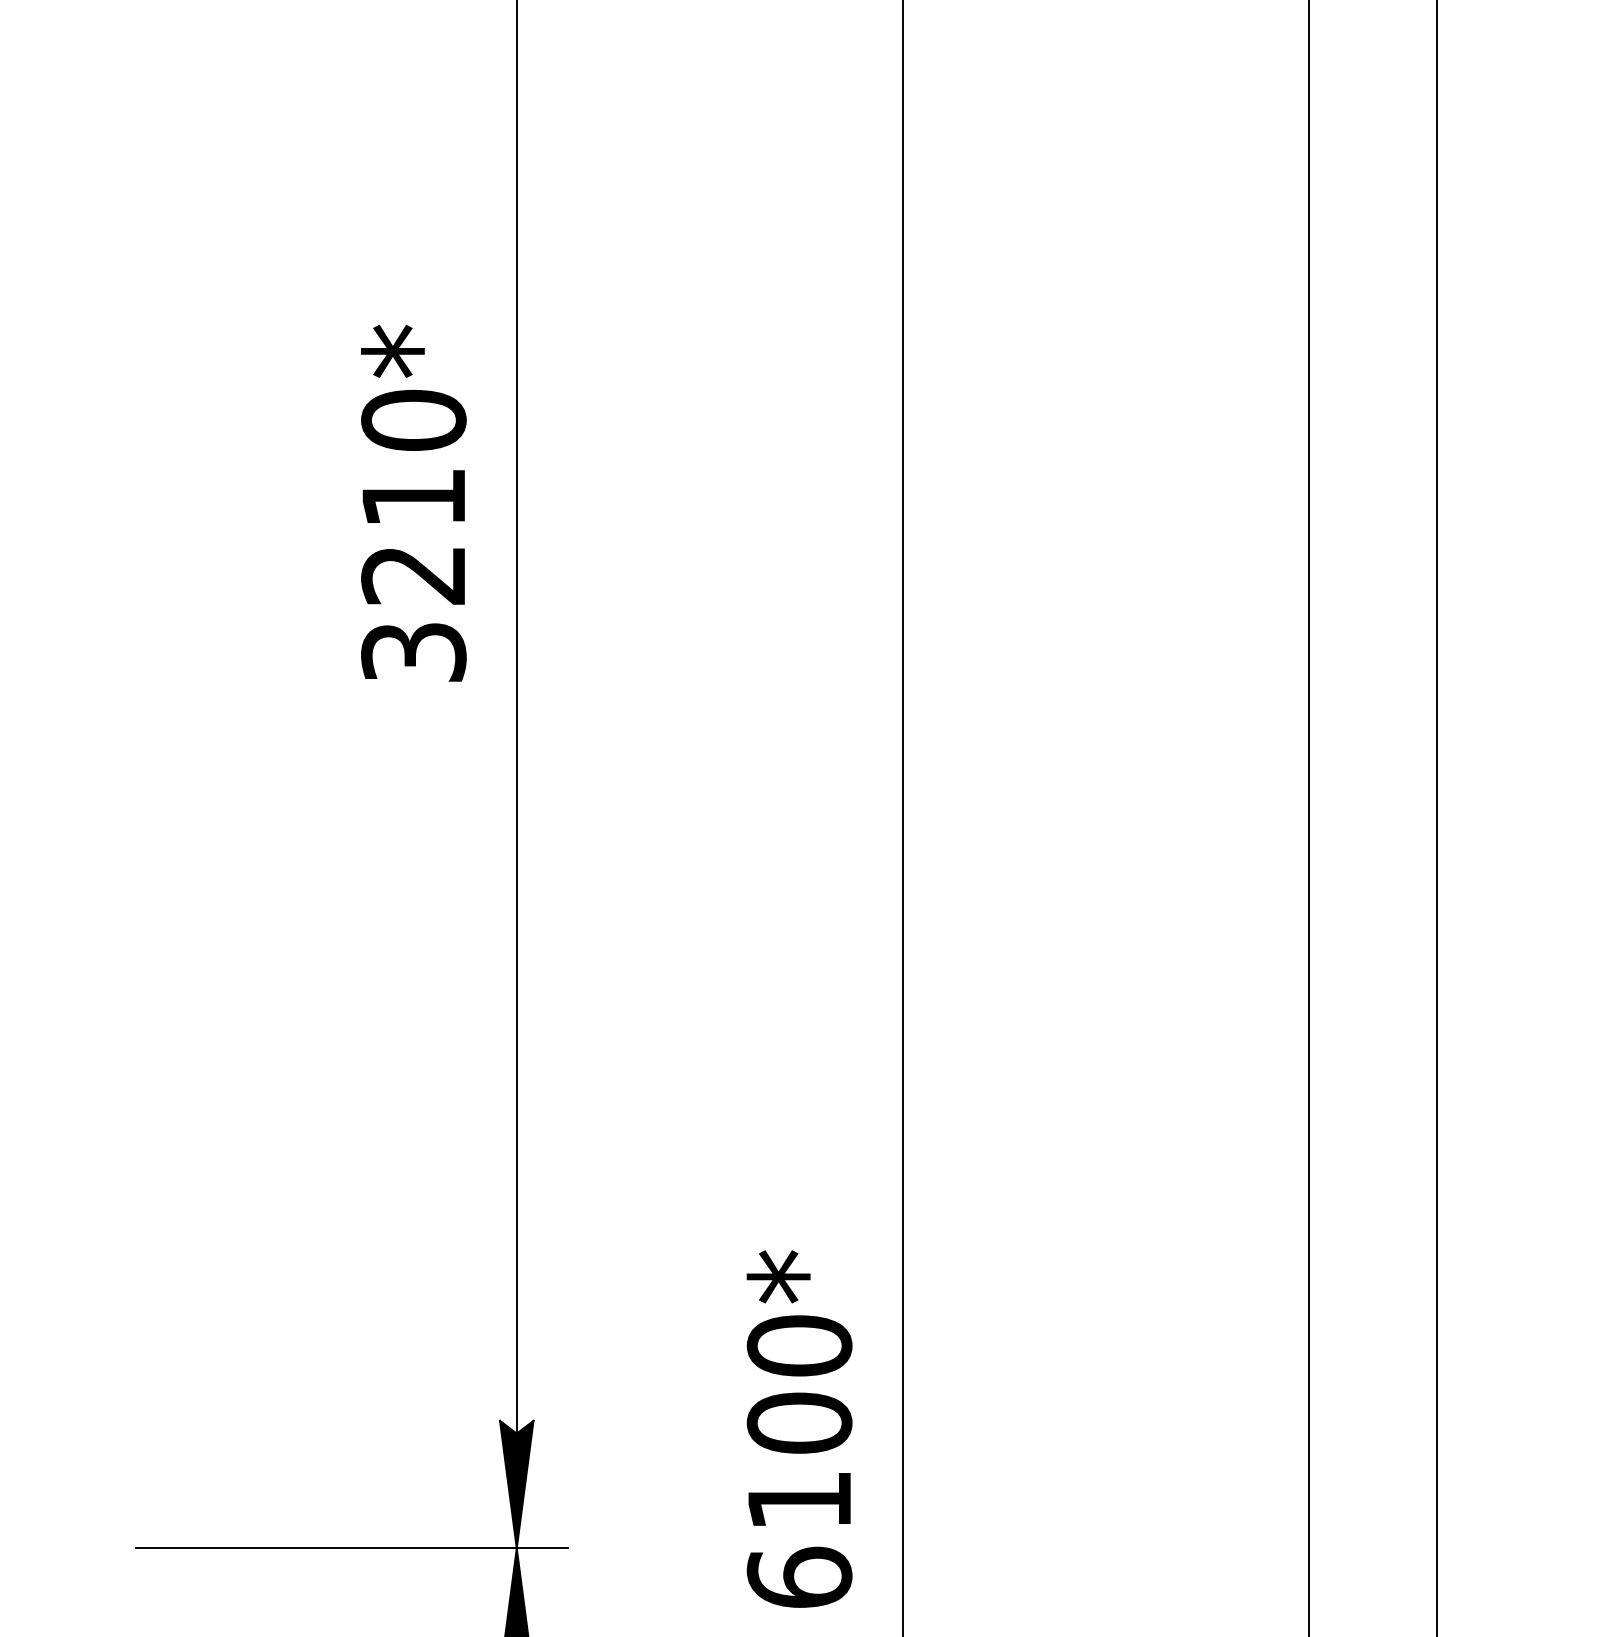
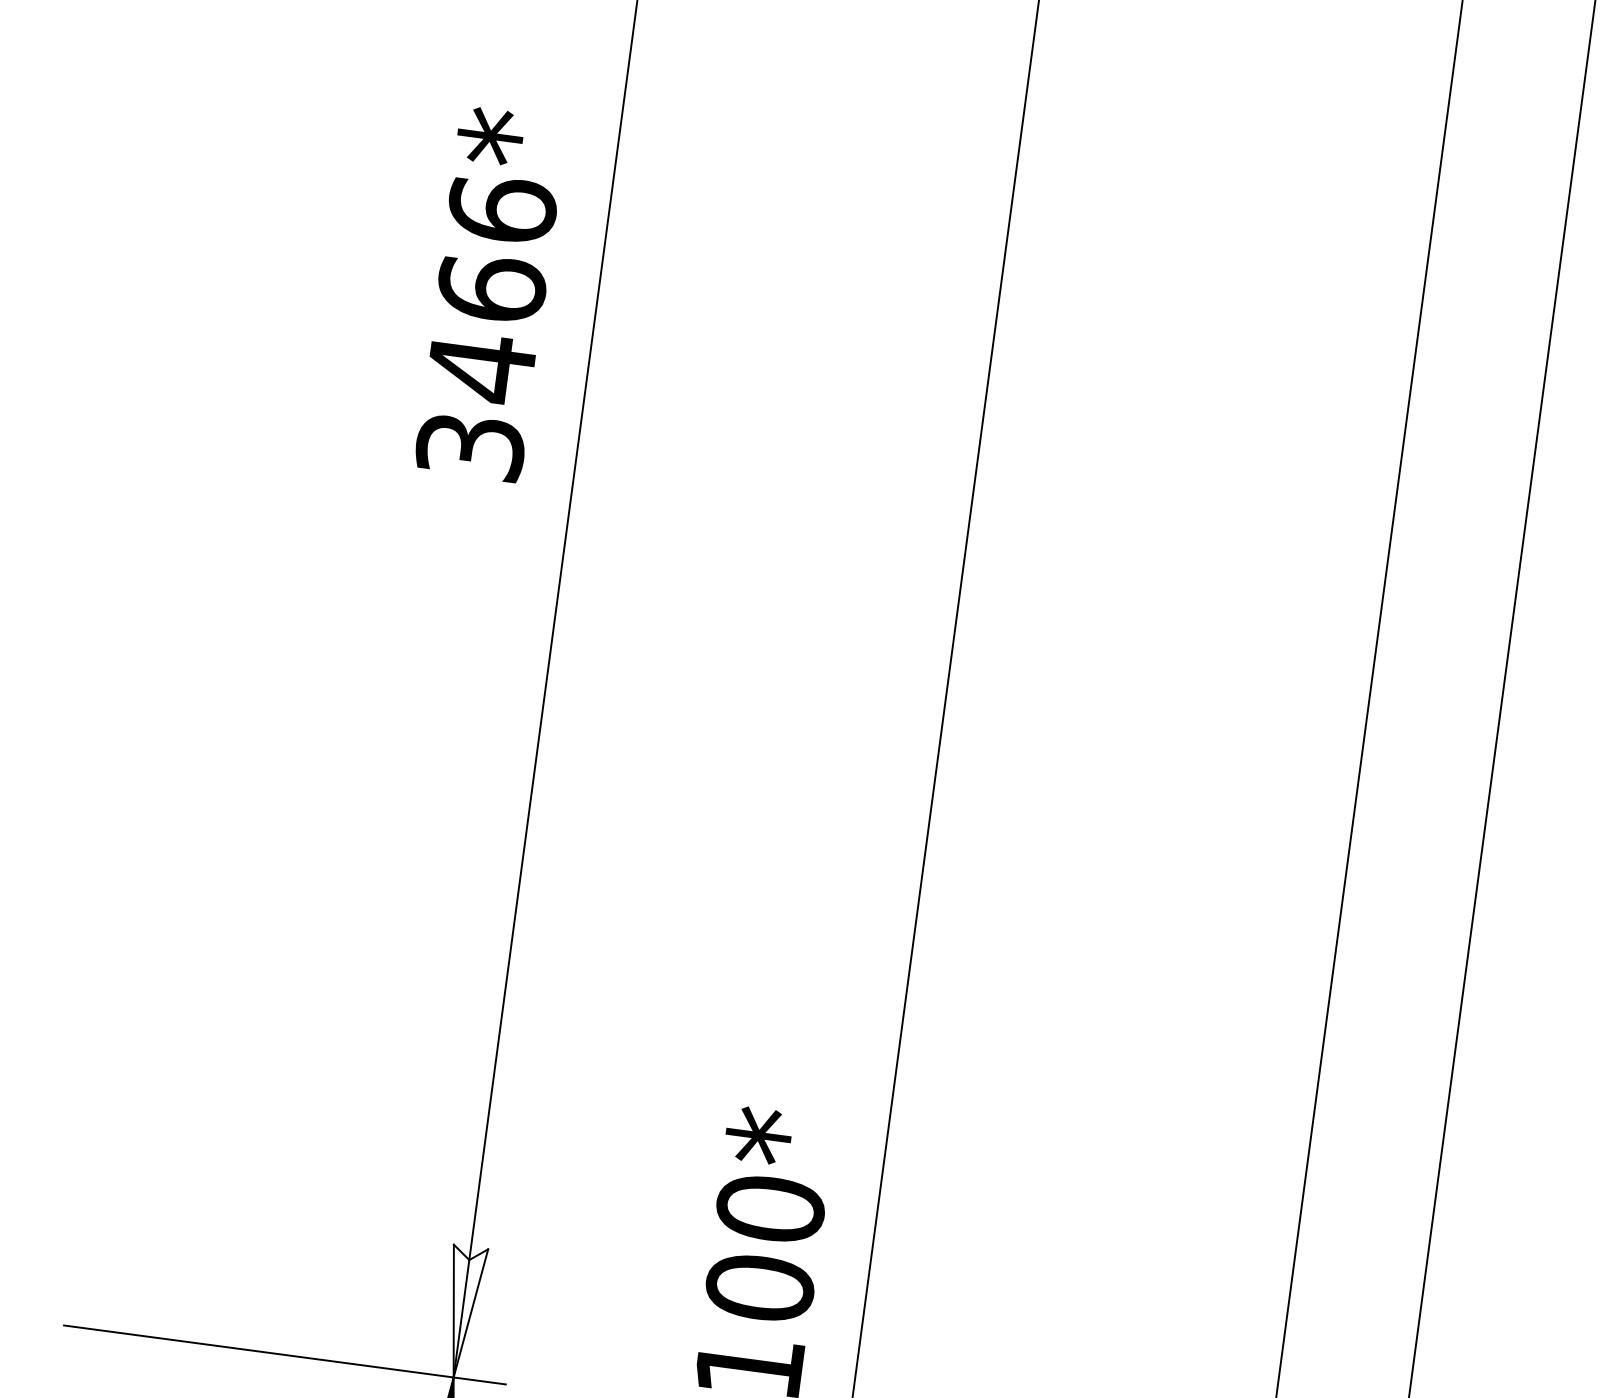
text: (413, 498) -> (491, 289), 3210* -> 3466*
fill: (516, 1484) -> (462, 1312), removed

